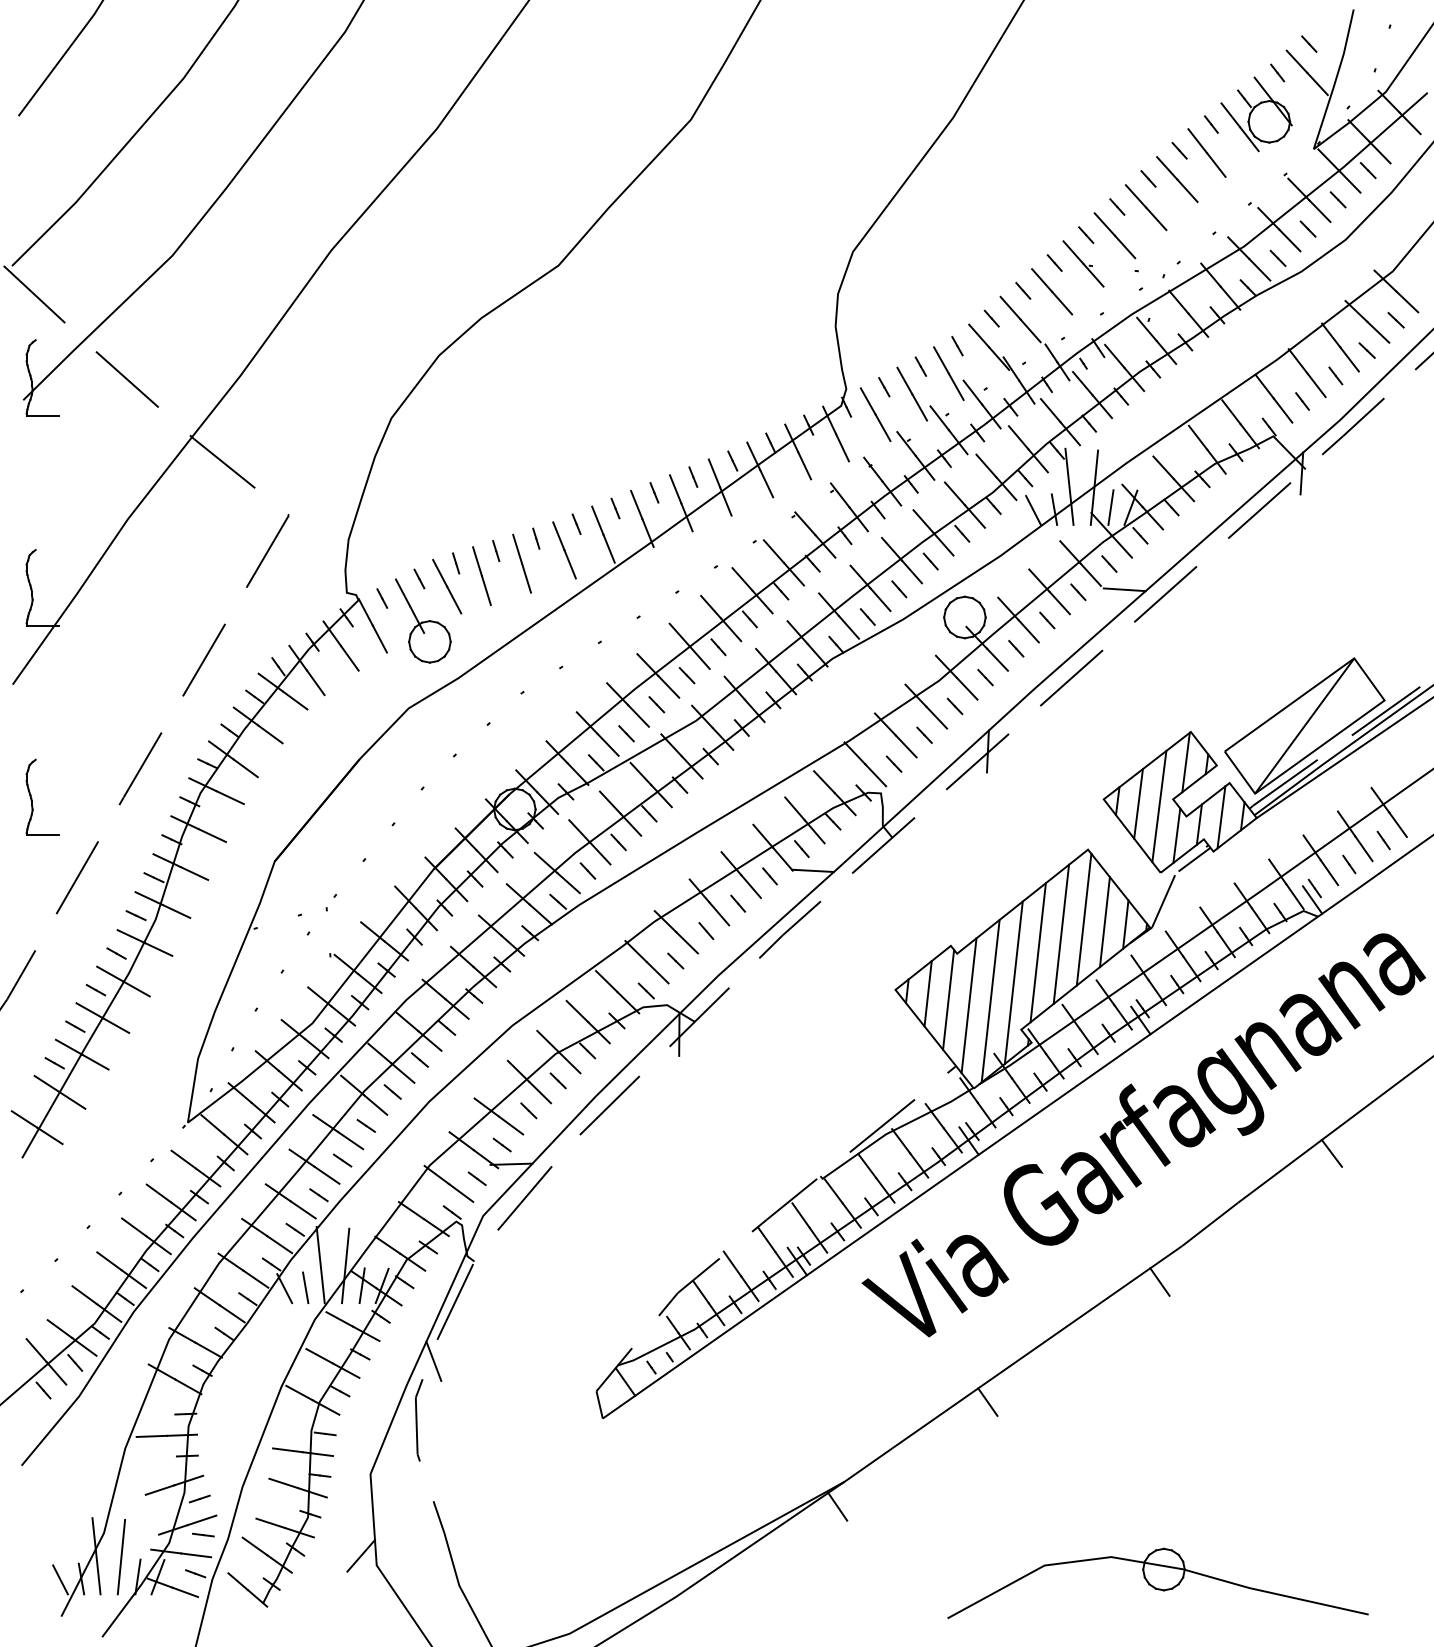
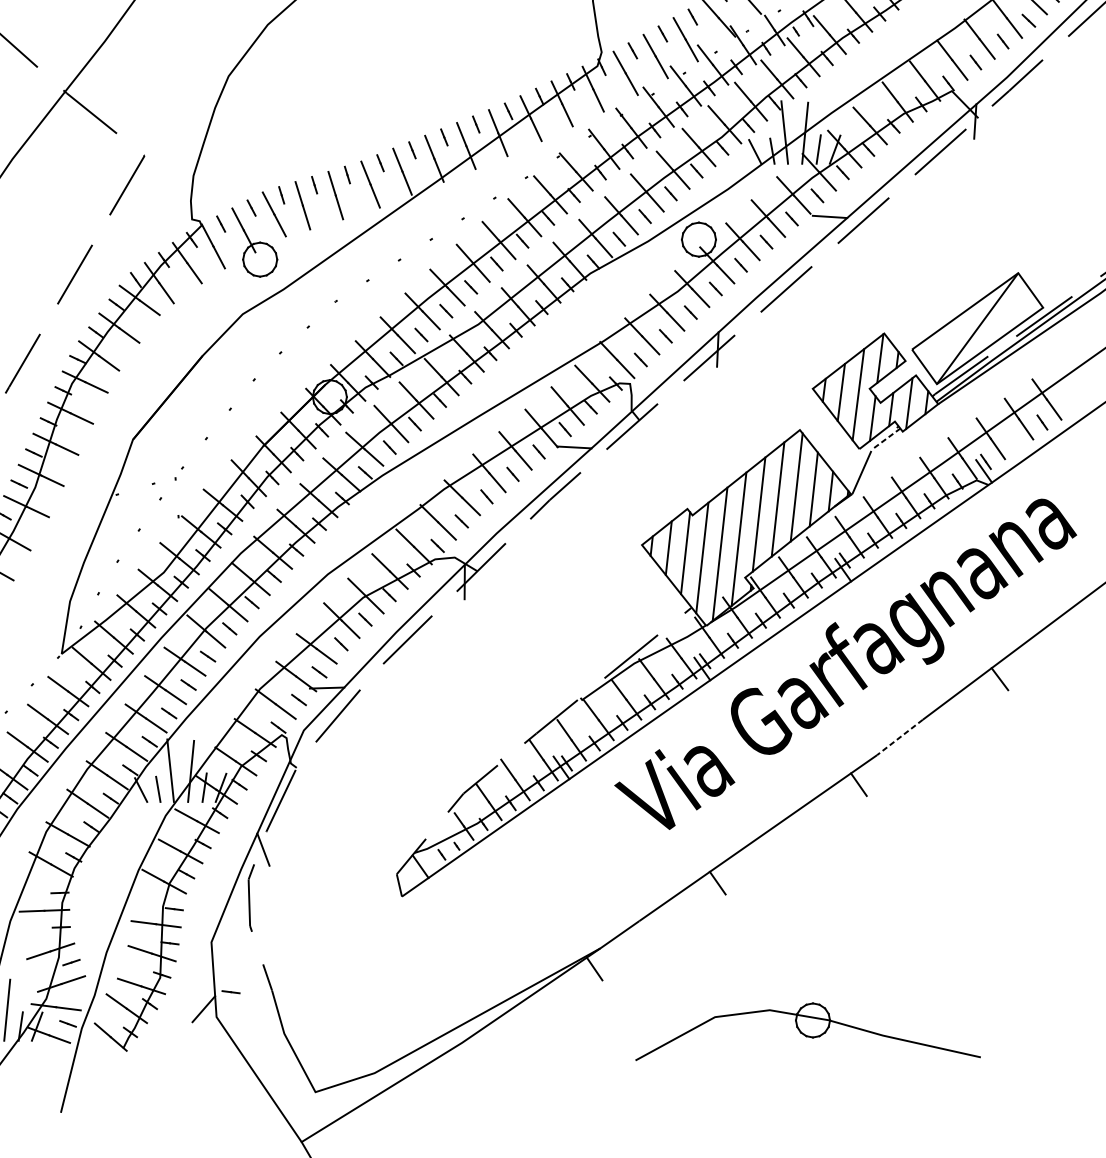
line: (1194, 859) -> (887, 438), solid -> dashed
line: (1349, 864) -> (1014, 442), removed
line: (1209, 1224) -> (899, 737), solid -> dashed
line: (203, 1534) -> (231, 991), moved
part: (1157, 1582) -> (807, 1031), moved

